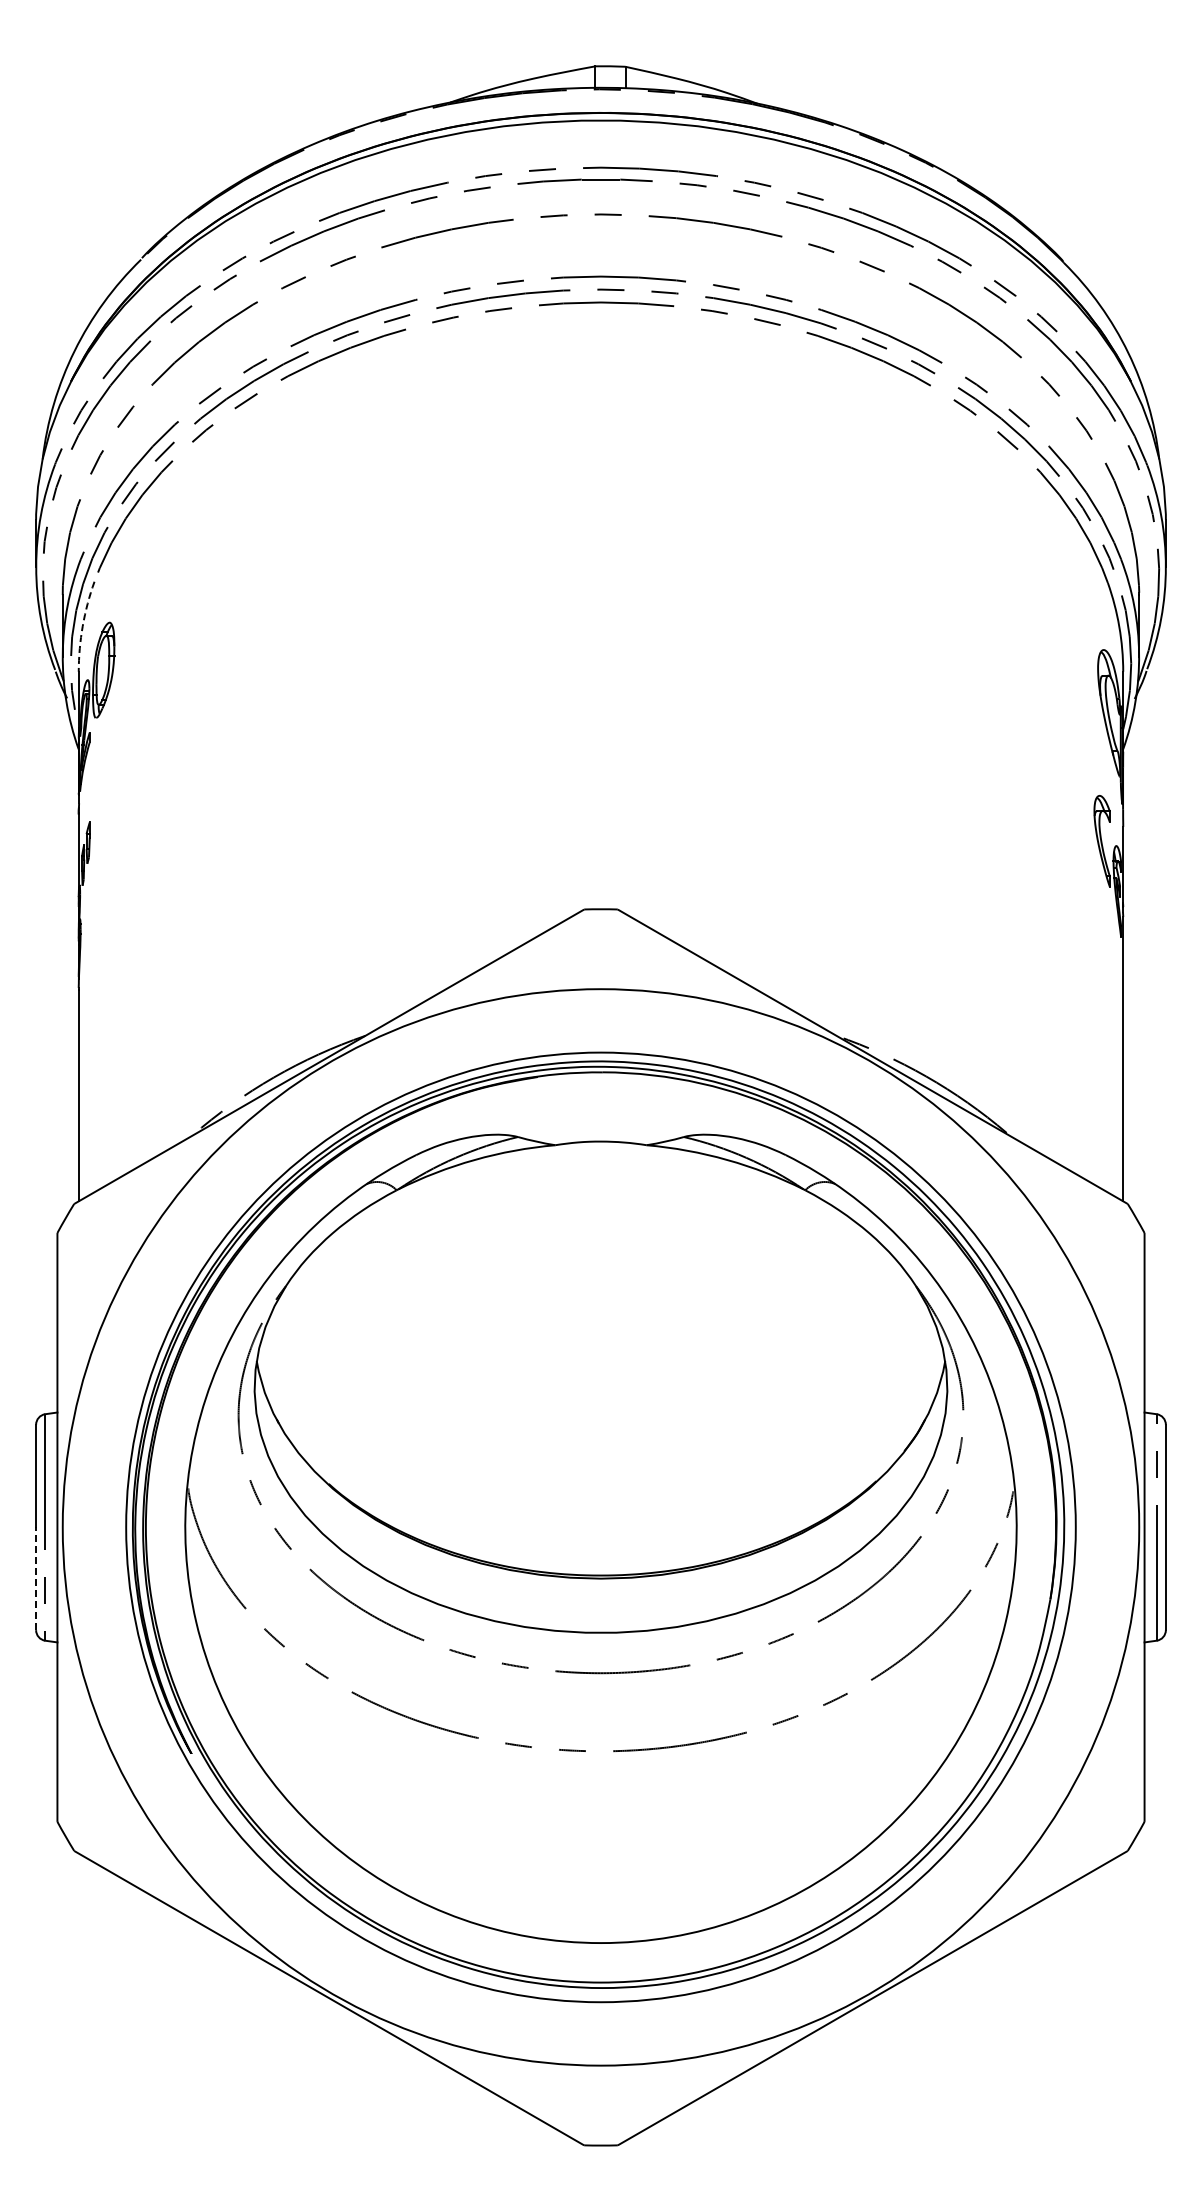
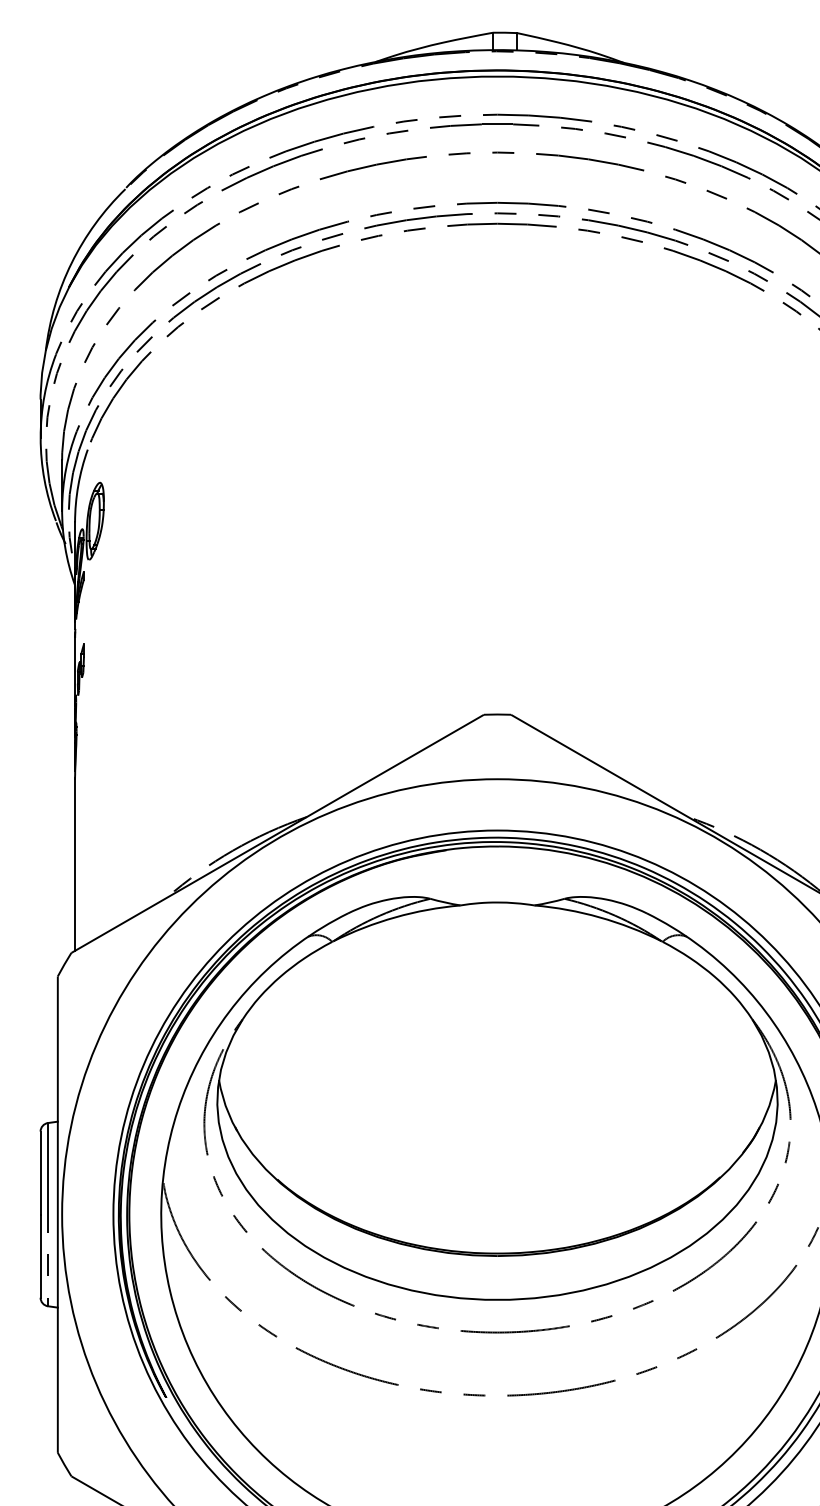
arc: (82, 626) -> (78, 485), dashed -> solid
line: (36, 1578) -> (40, 1255), dashed -> solid

